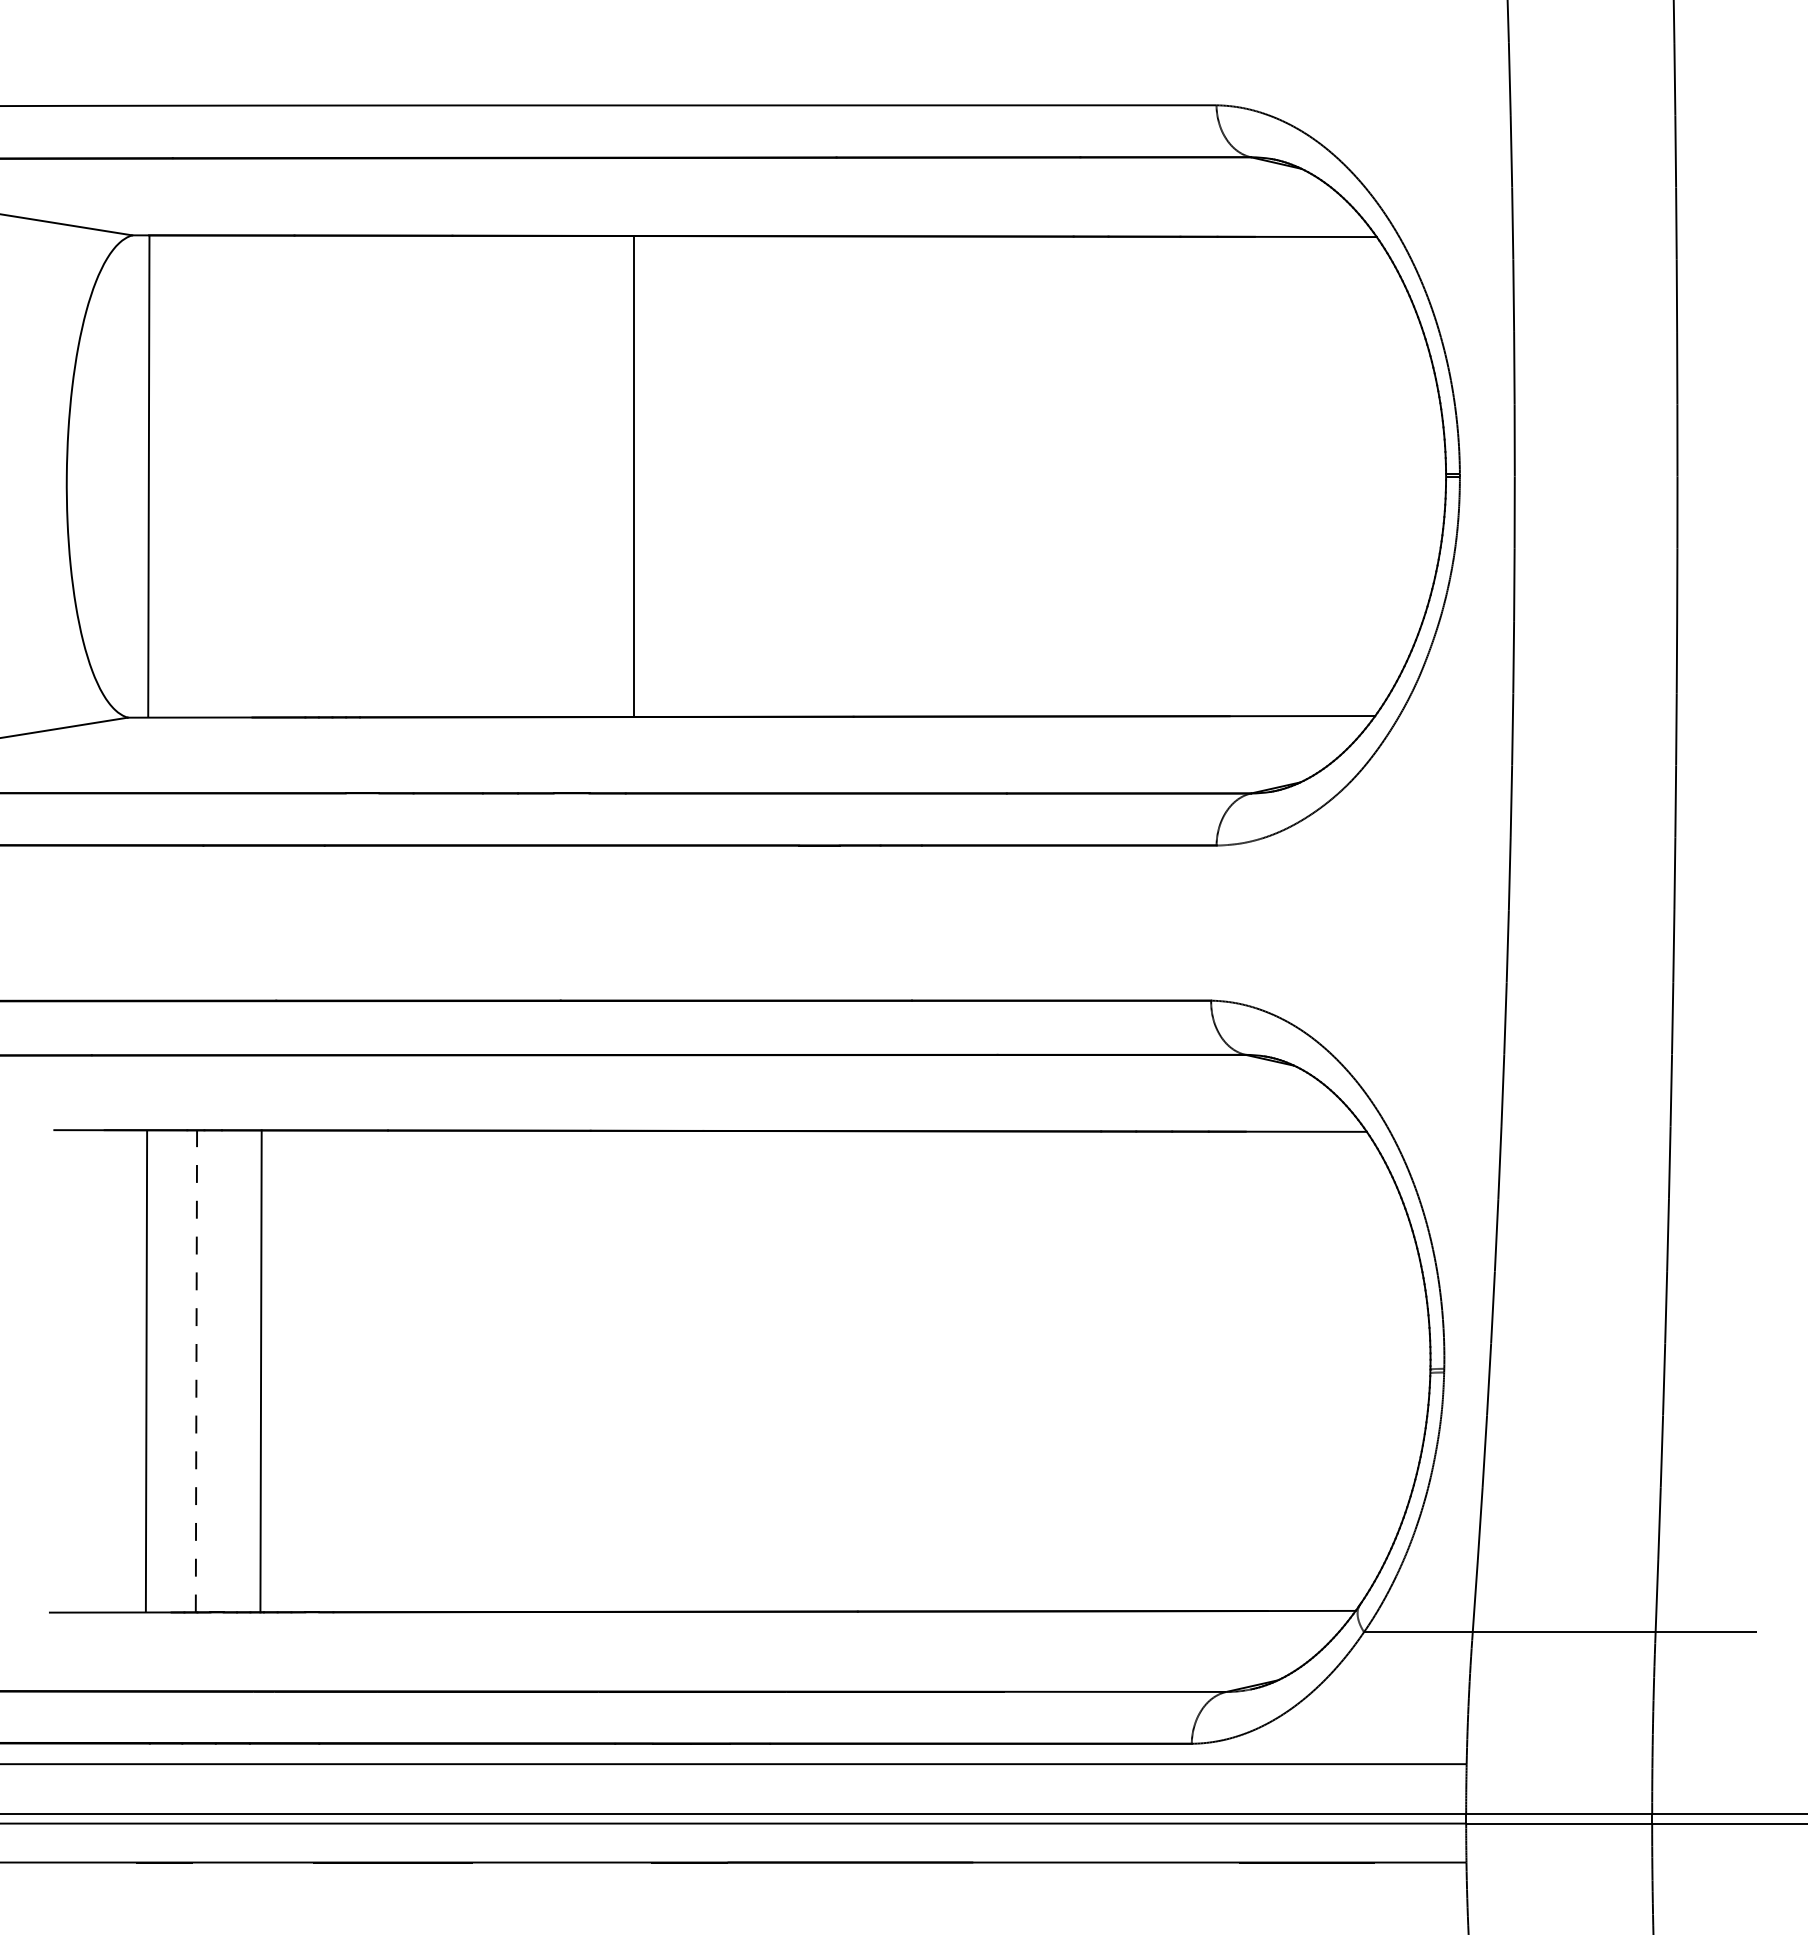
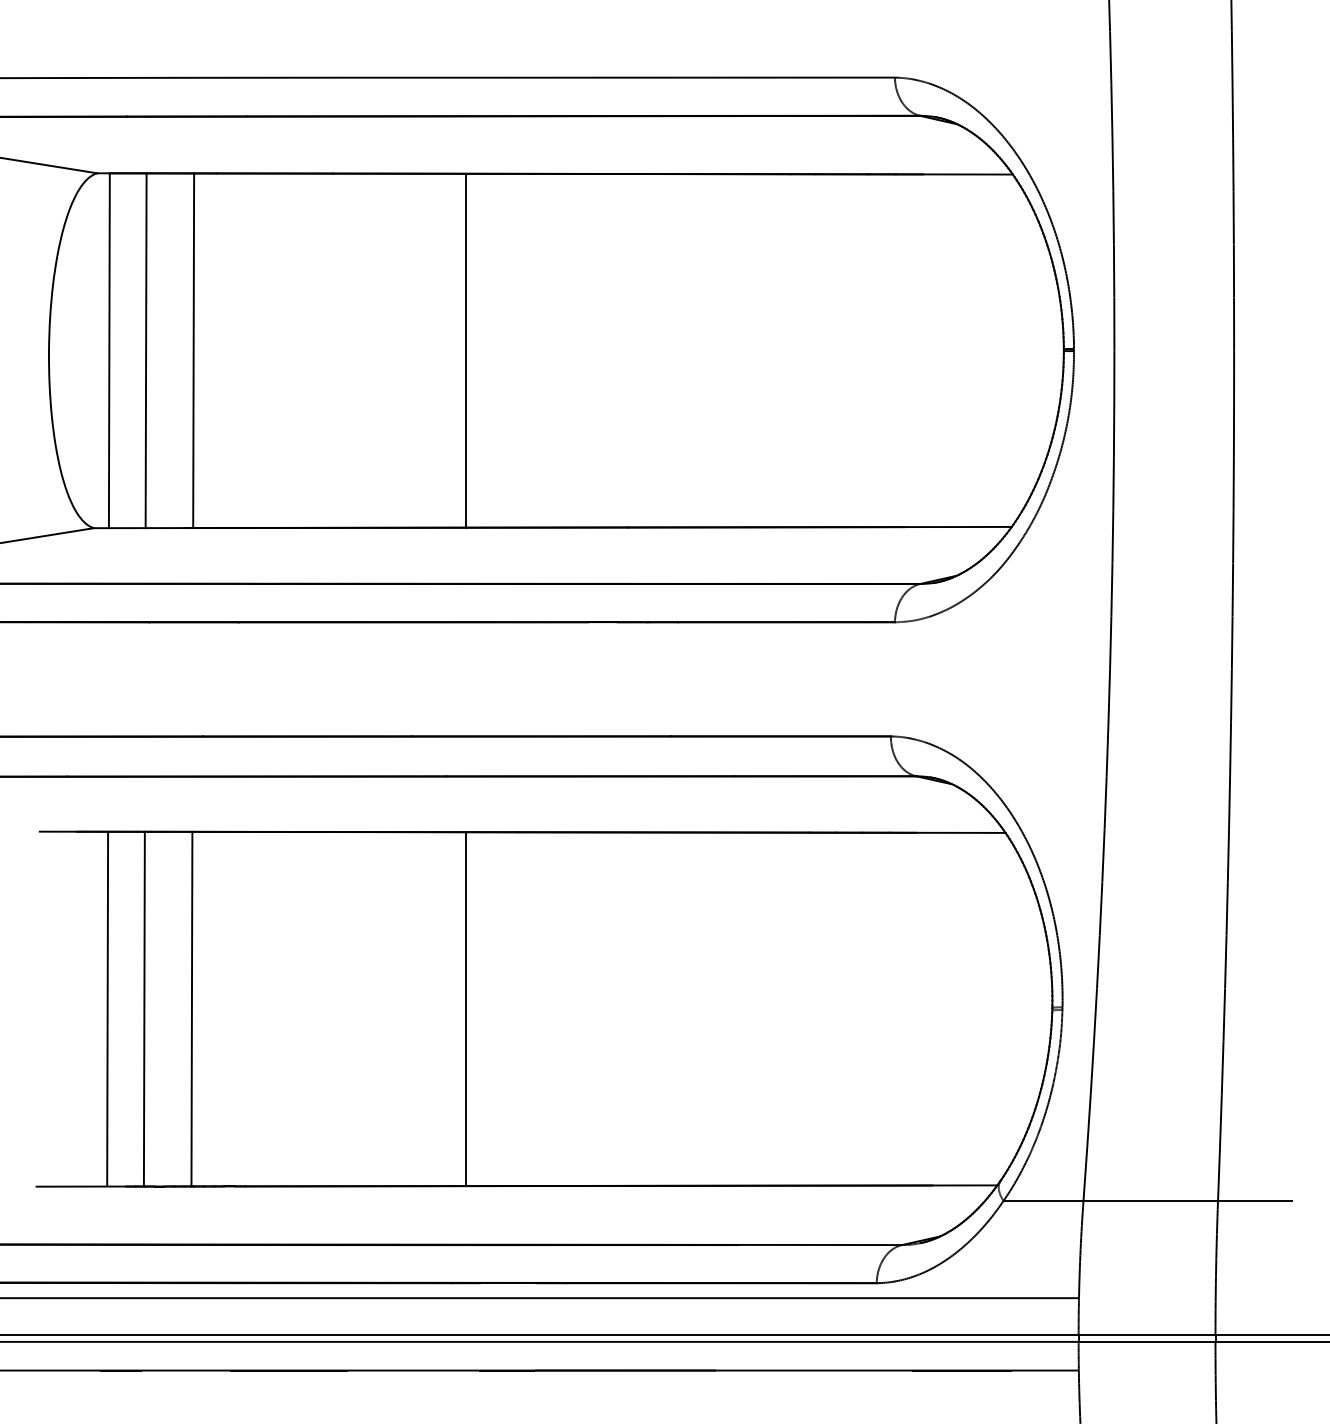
line: (197, 476) -> (145, 350), added
line: (263, 476) -> (193, 350), added
line: (196, 1370) -> (144, 1008), dashed -> solid
line: (634, 1371) -> (466, 1009), added

